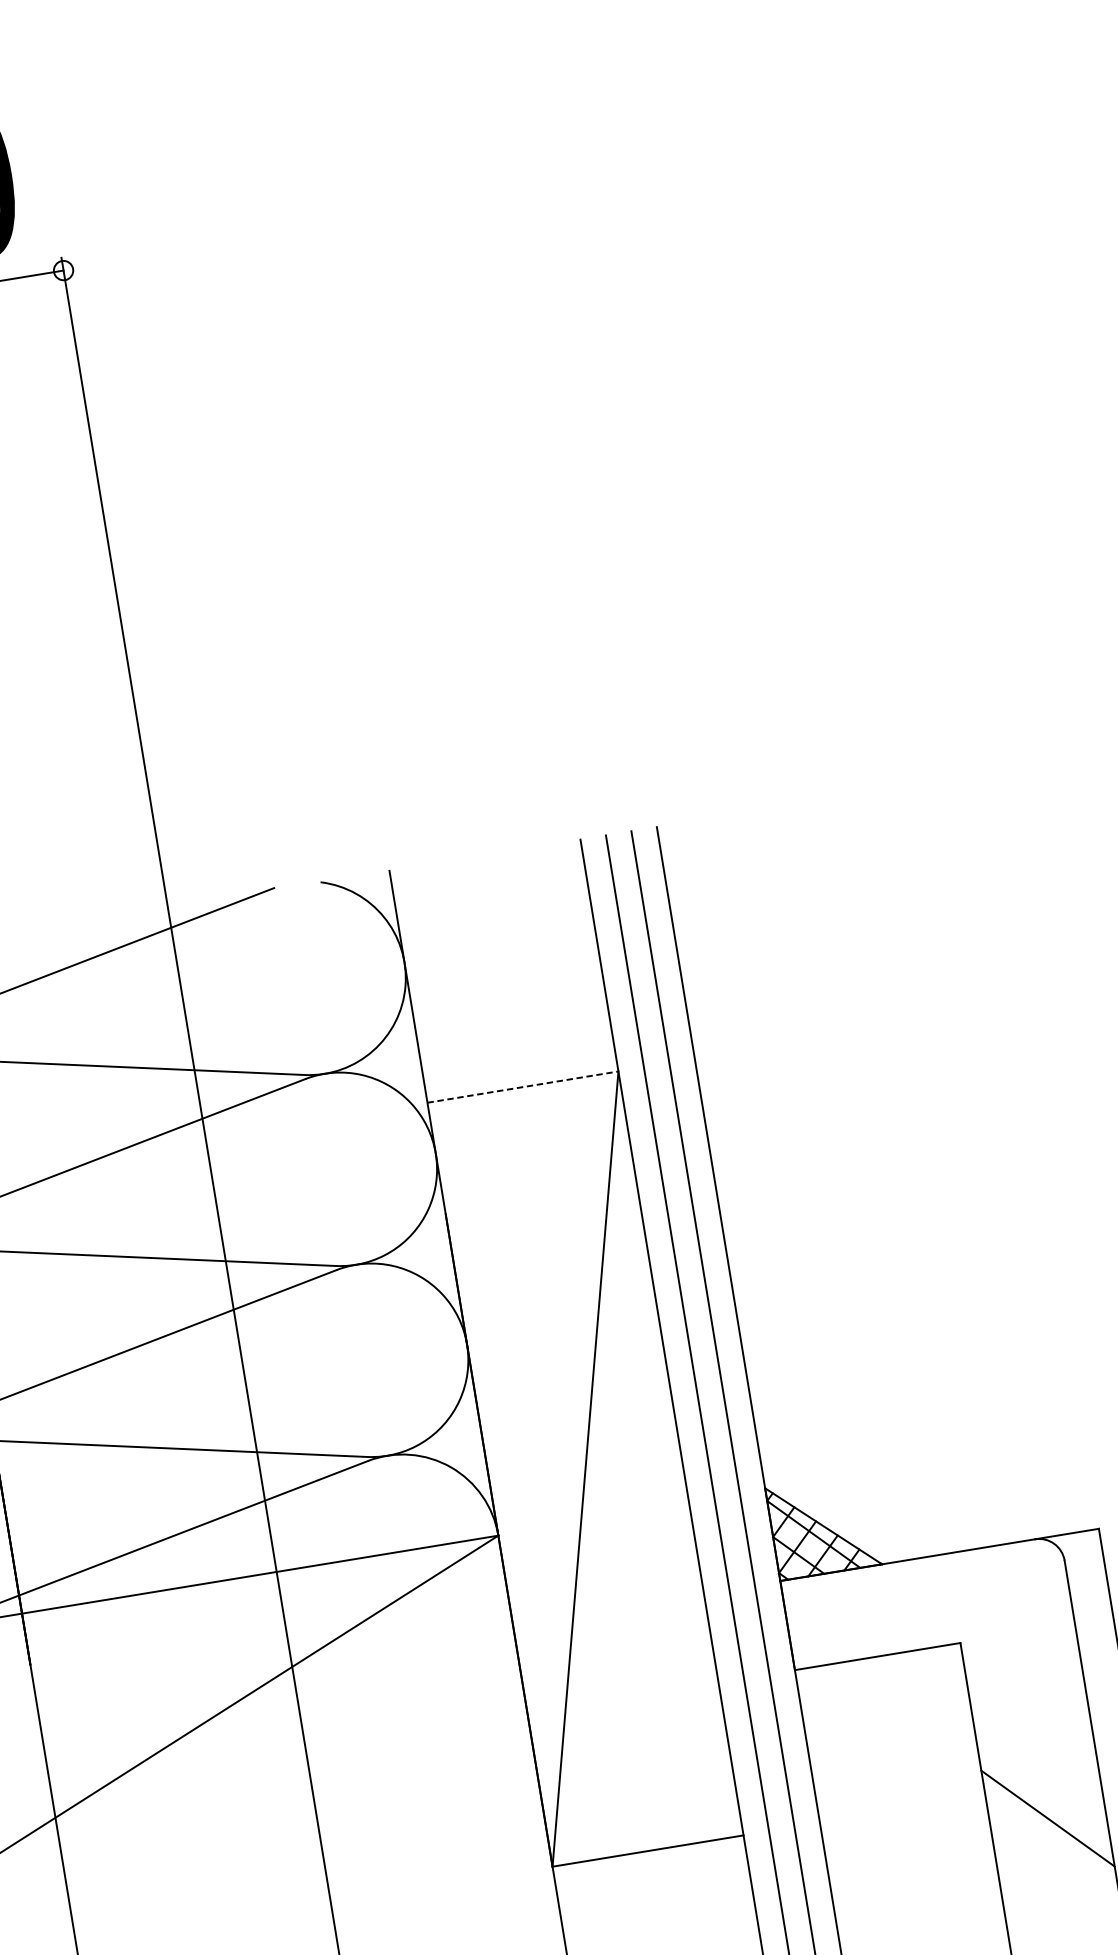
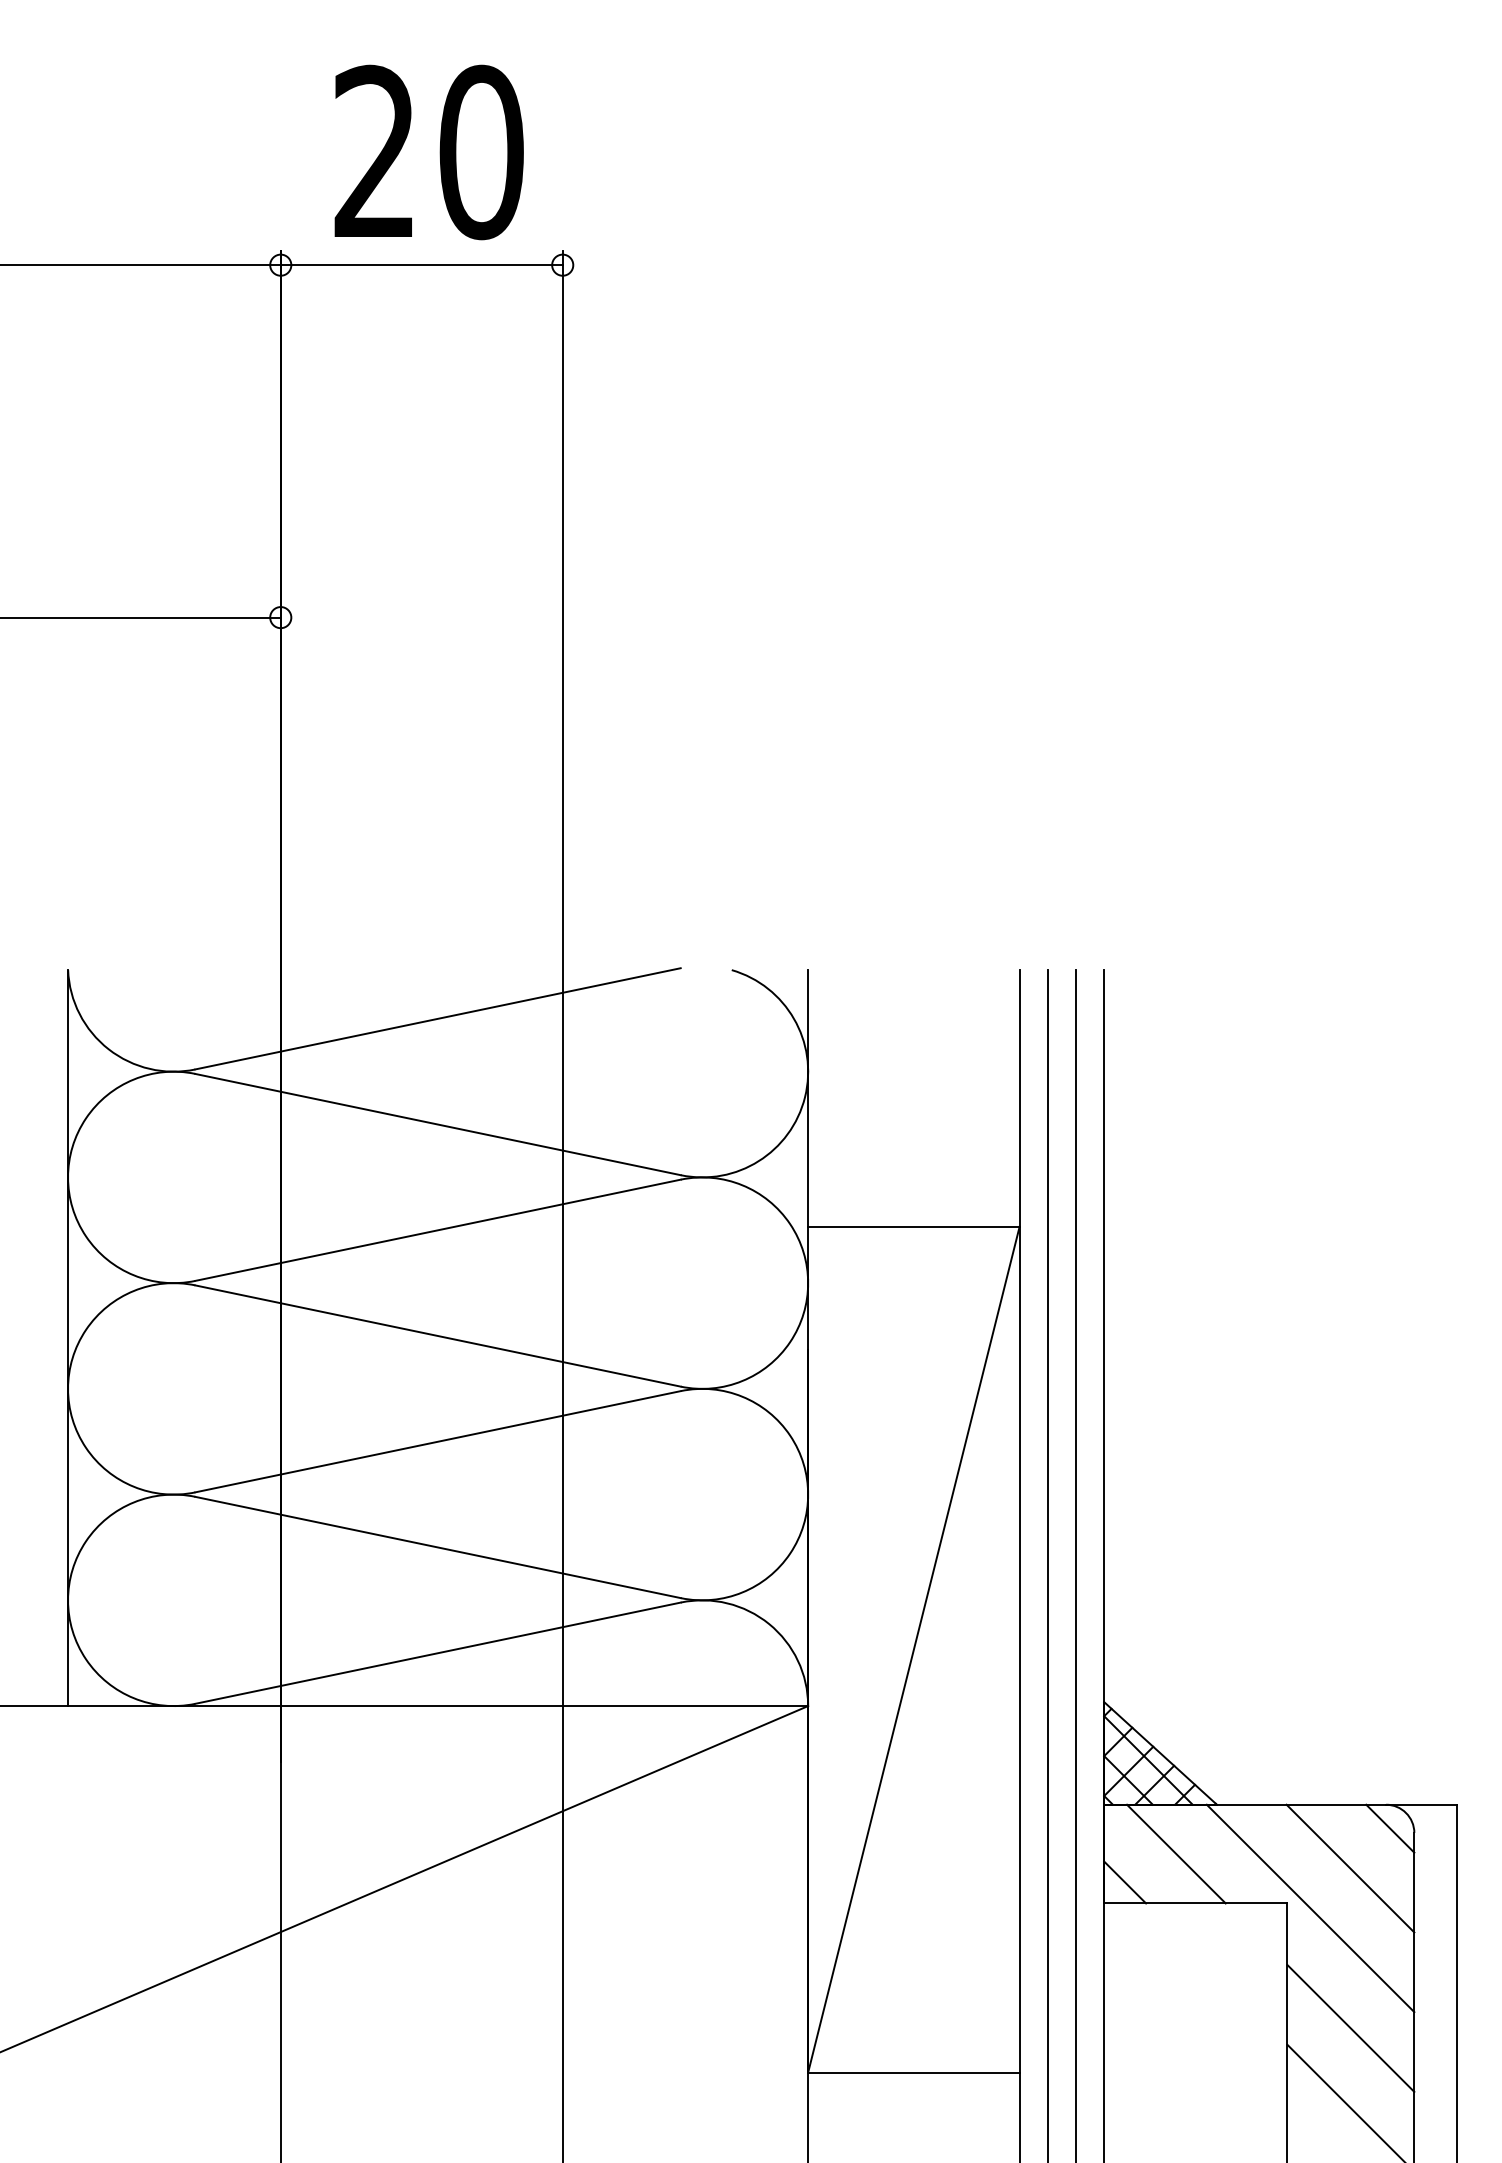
line: (522, 1086) -> (913, 1226), dashed -> solid
line: (1042, 1560) -> (1390, 1828), added
line: (1012, 1602) -> (1350, 1868), added
line: (852, 1614) -> (1176, 1853), added
line: (982, 1644) -> (1310, 1908), added
line: (811, 1648) -> (1125, 1882), added
line: (1035, 1746) -> (1350, 2028), added

